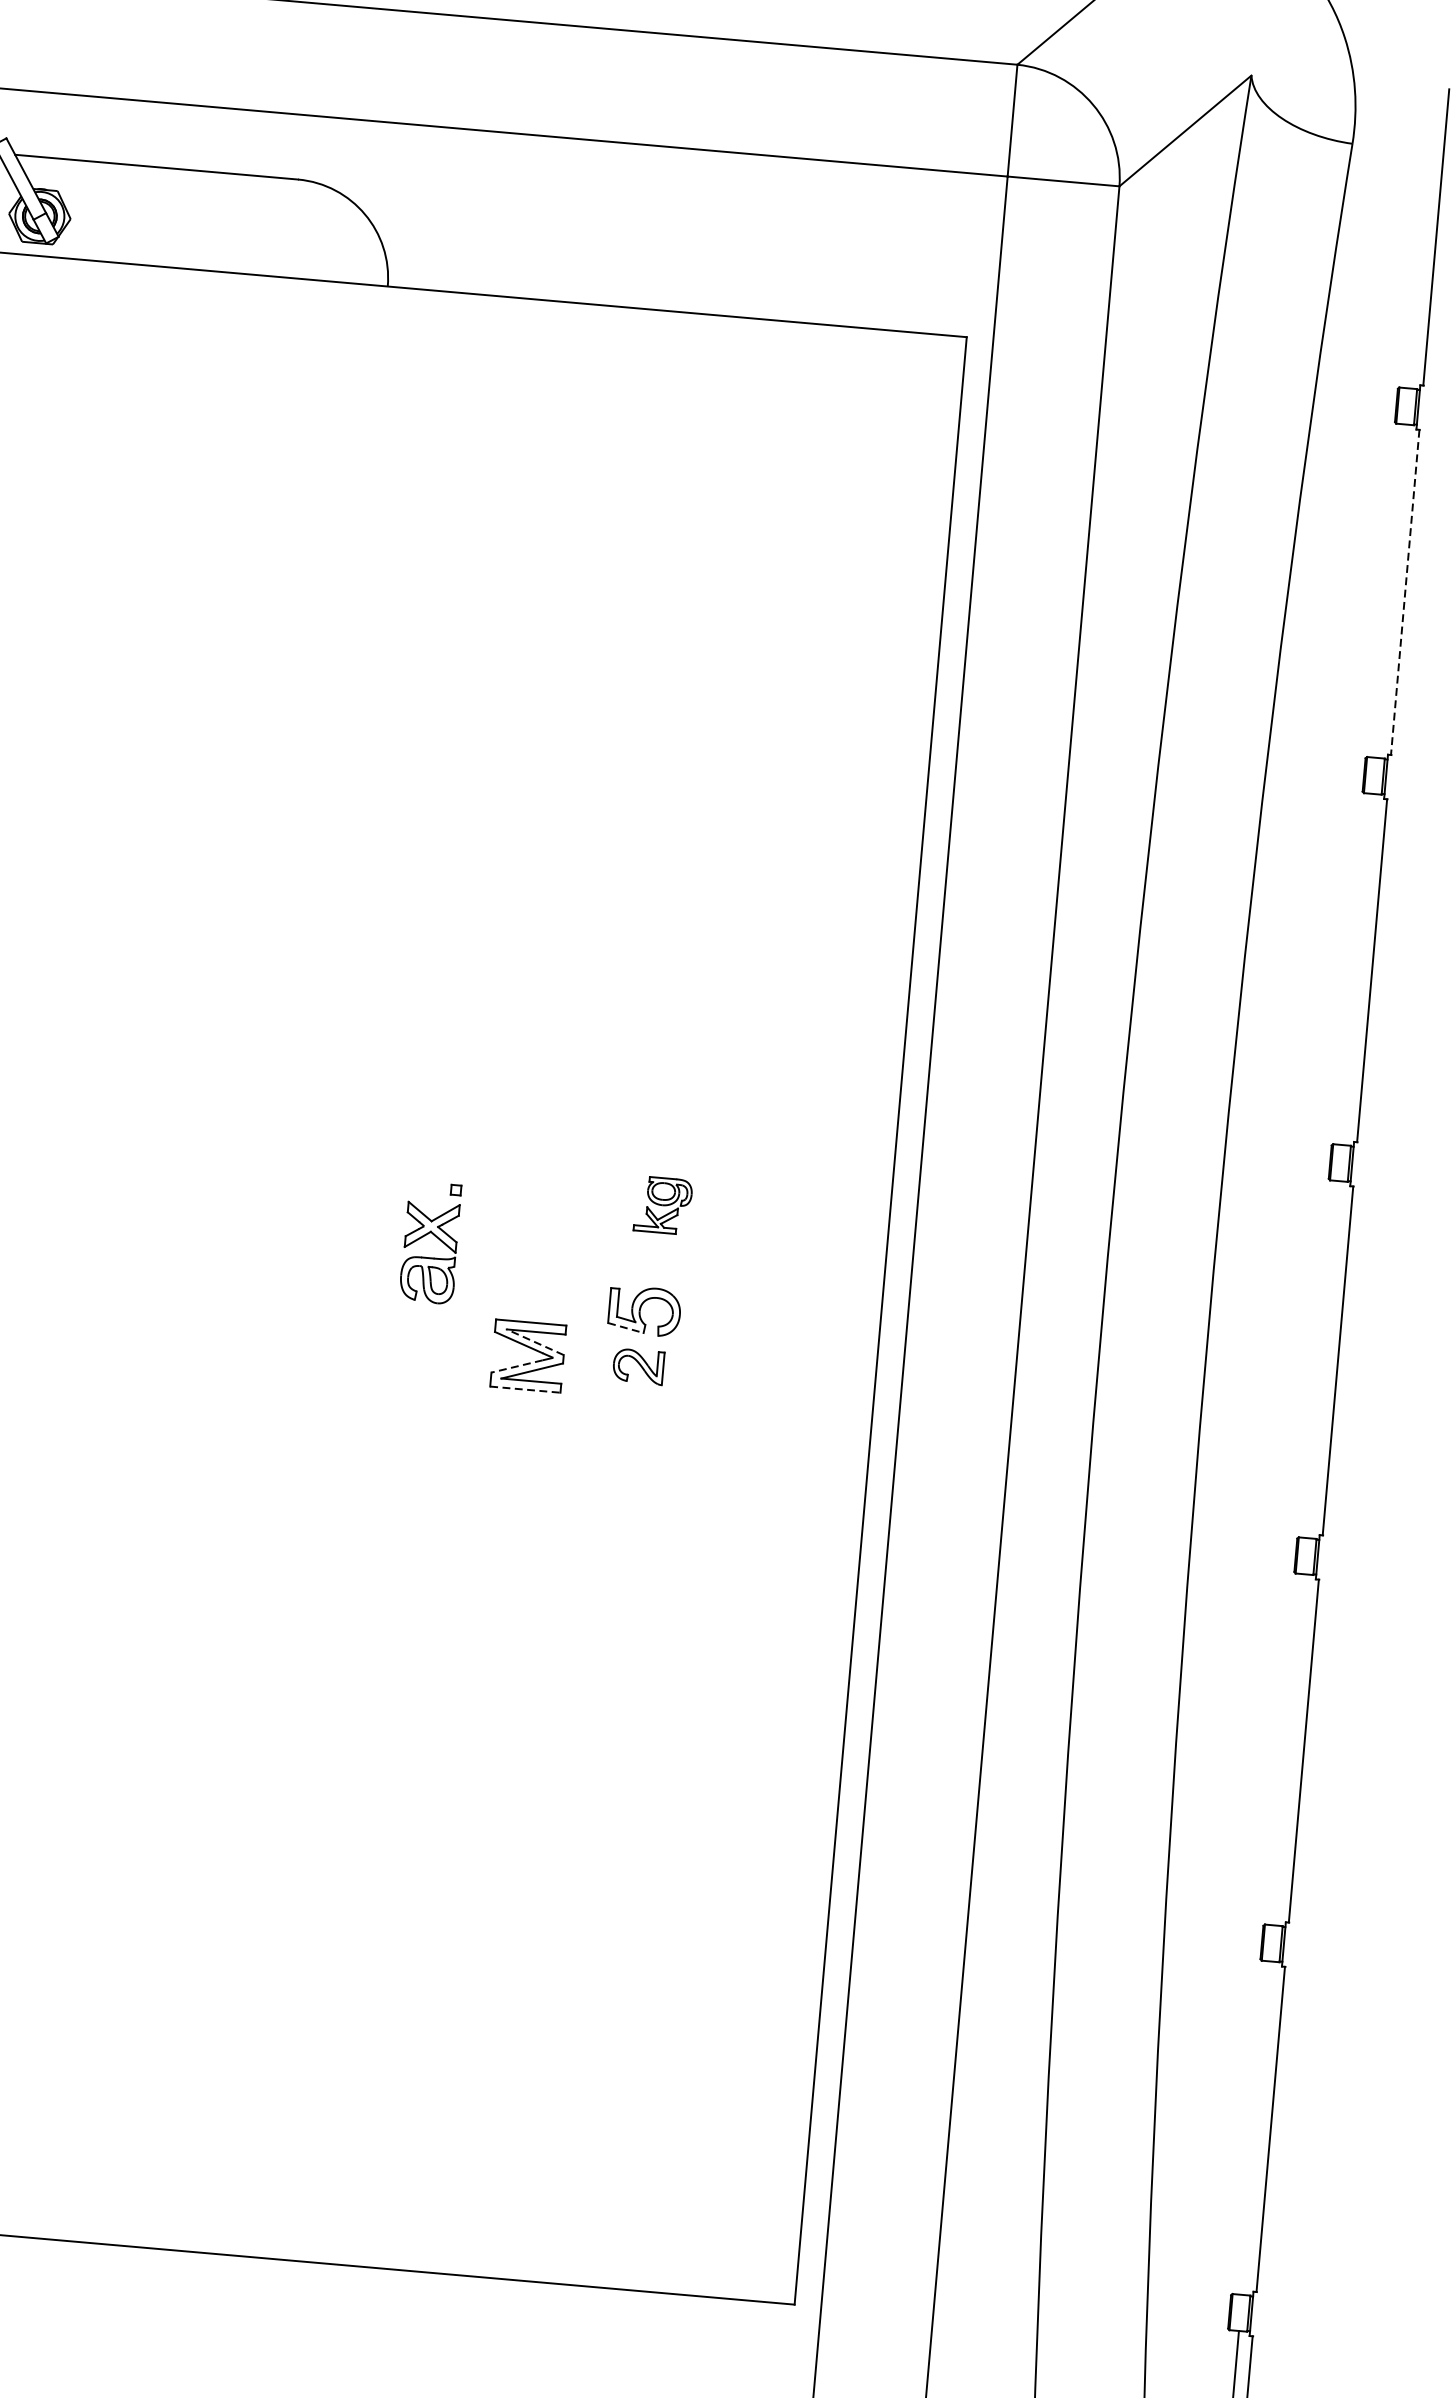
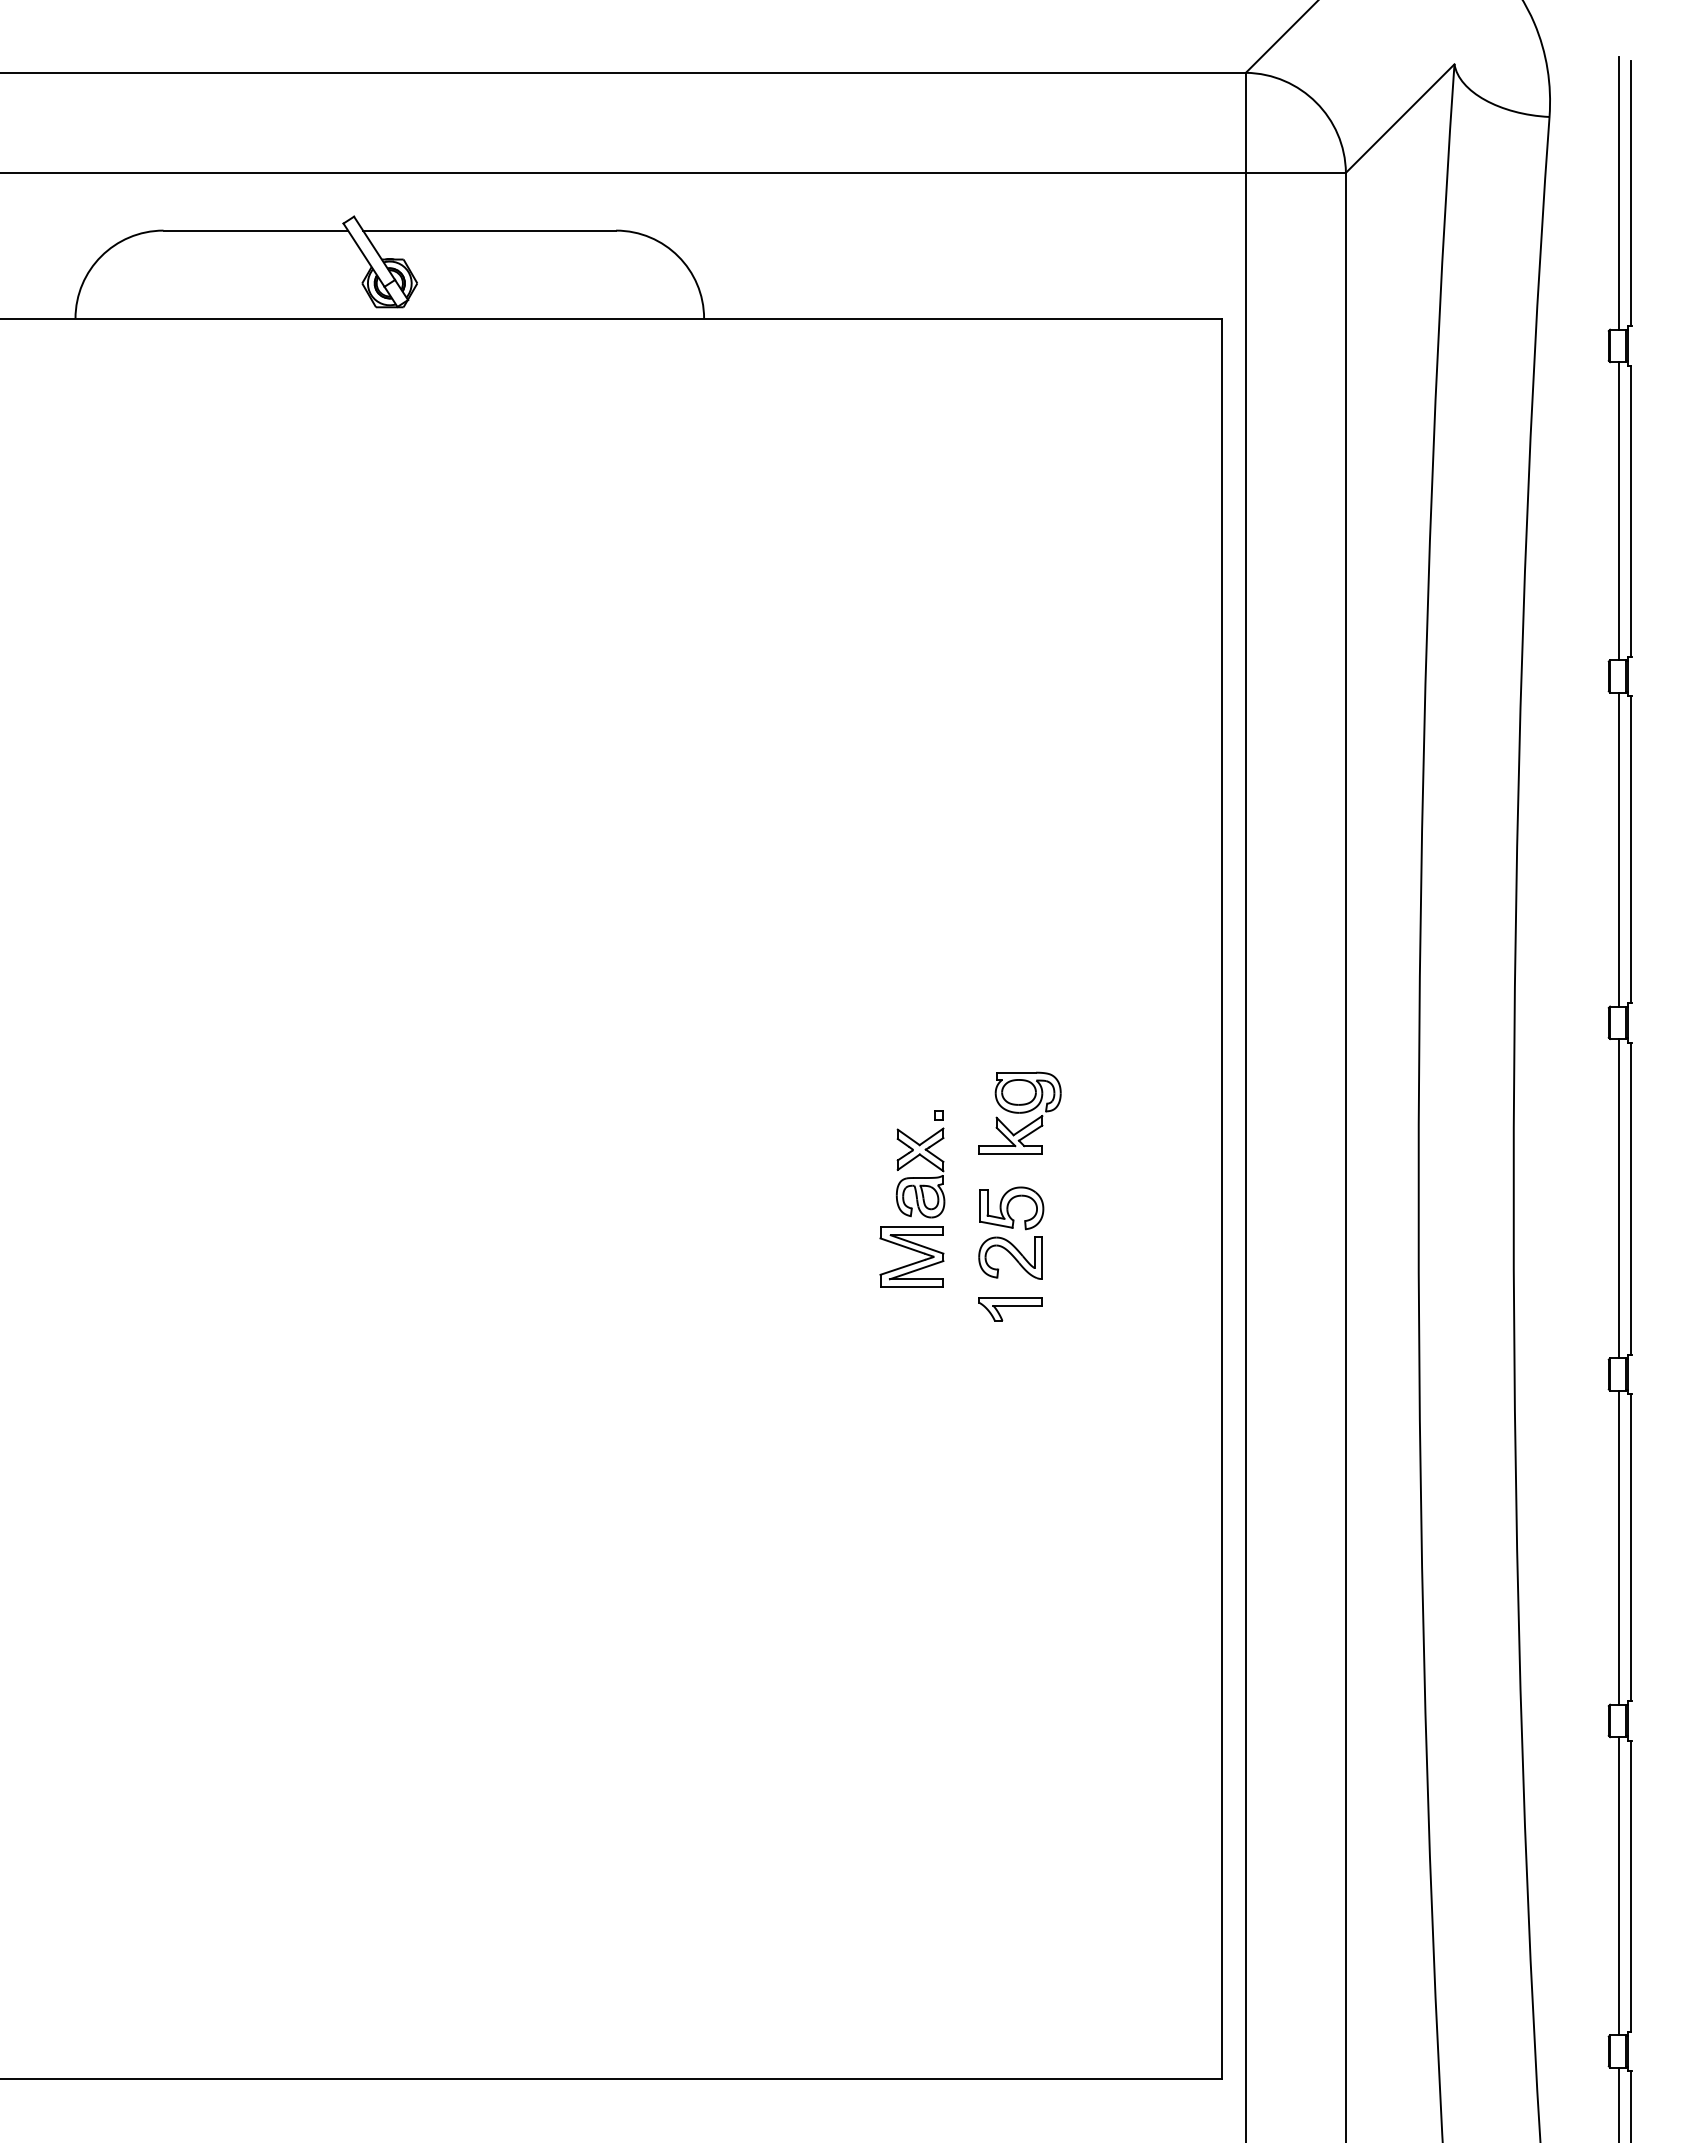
line: (1422, 236) -> (1618, 193), added
line: (1391, 591) -> (1618, 511), added
line: (1405, 592) -> (1631, 511), dashed -> solid
line: (1357, 969) -> (1618, 849), added
part: (662, 1204) -> (1019, 1112), size x1.67
part: (434, 1236) -> (923, 1158), moved
line: (626, 1327) -> (996, 1224), dashed -> solid
line: (535, 1342) -> (917, 1244), dashed -> solid
line: (1323, 1359) -> (1618, 1198), added
part: (638, 1365) -> (1010, 1257), size x1.43
line: (516, 1366) -> (902, 1267), dashed -> solid
line: (525, 1389) -> (912, 1287), dashed -> solid
part: (633, 1424) -> (1010, 1309), added
line: (1289, 1749) -> (1618, 1547), added
line: (1256, 2128) -> (1618, 1886), added

